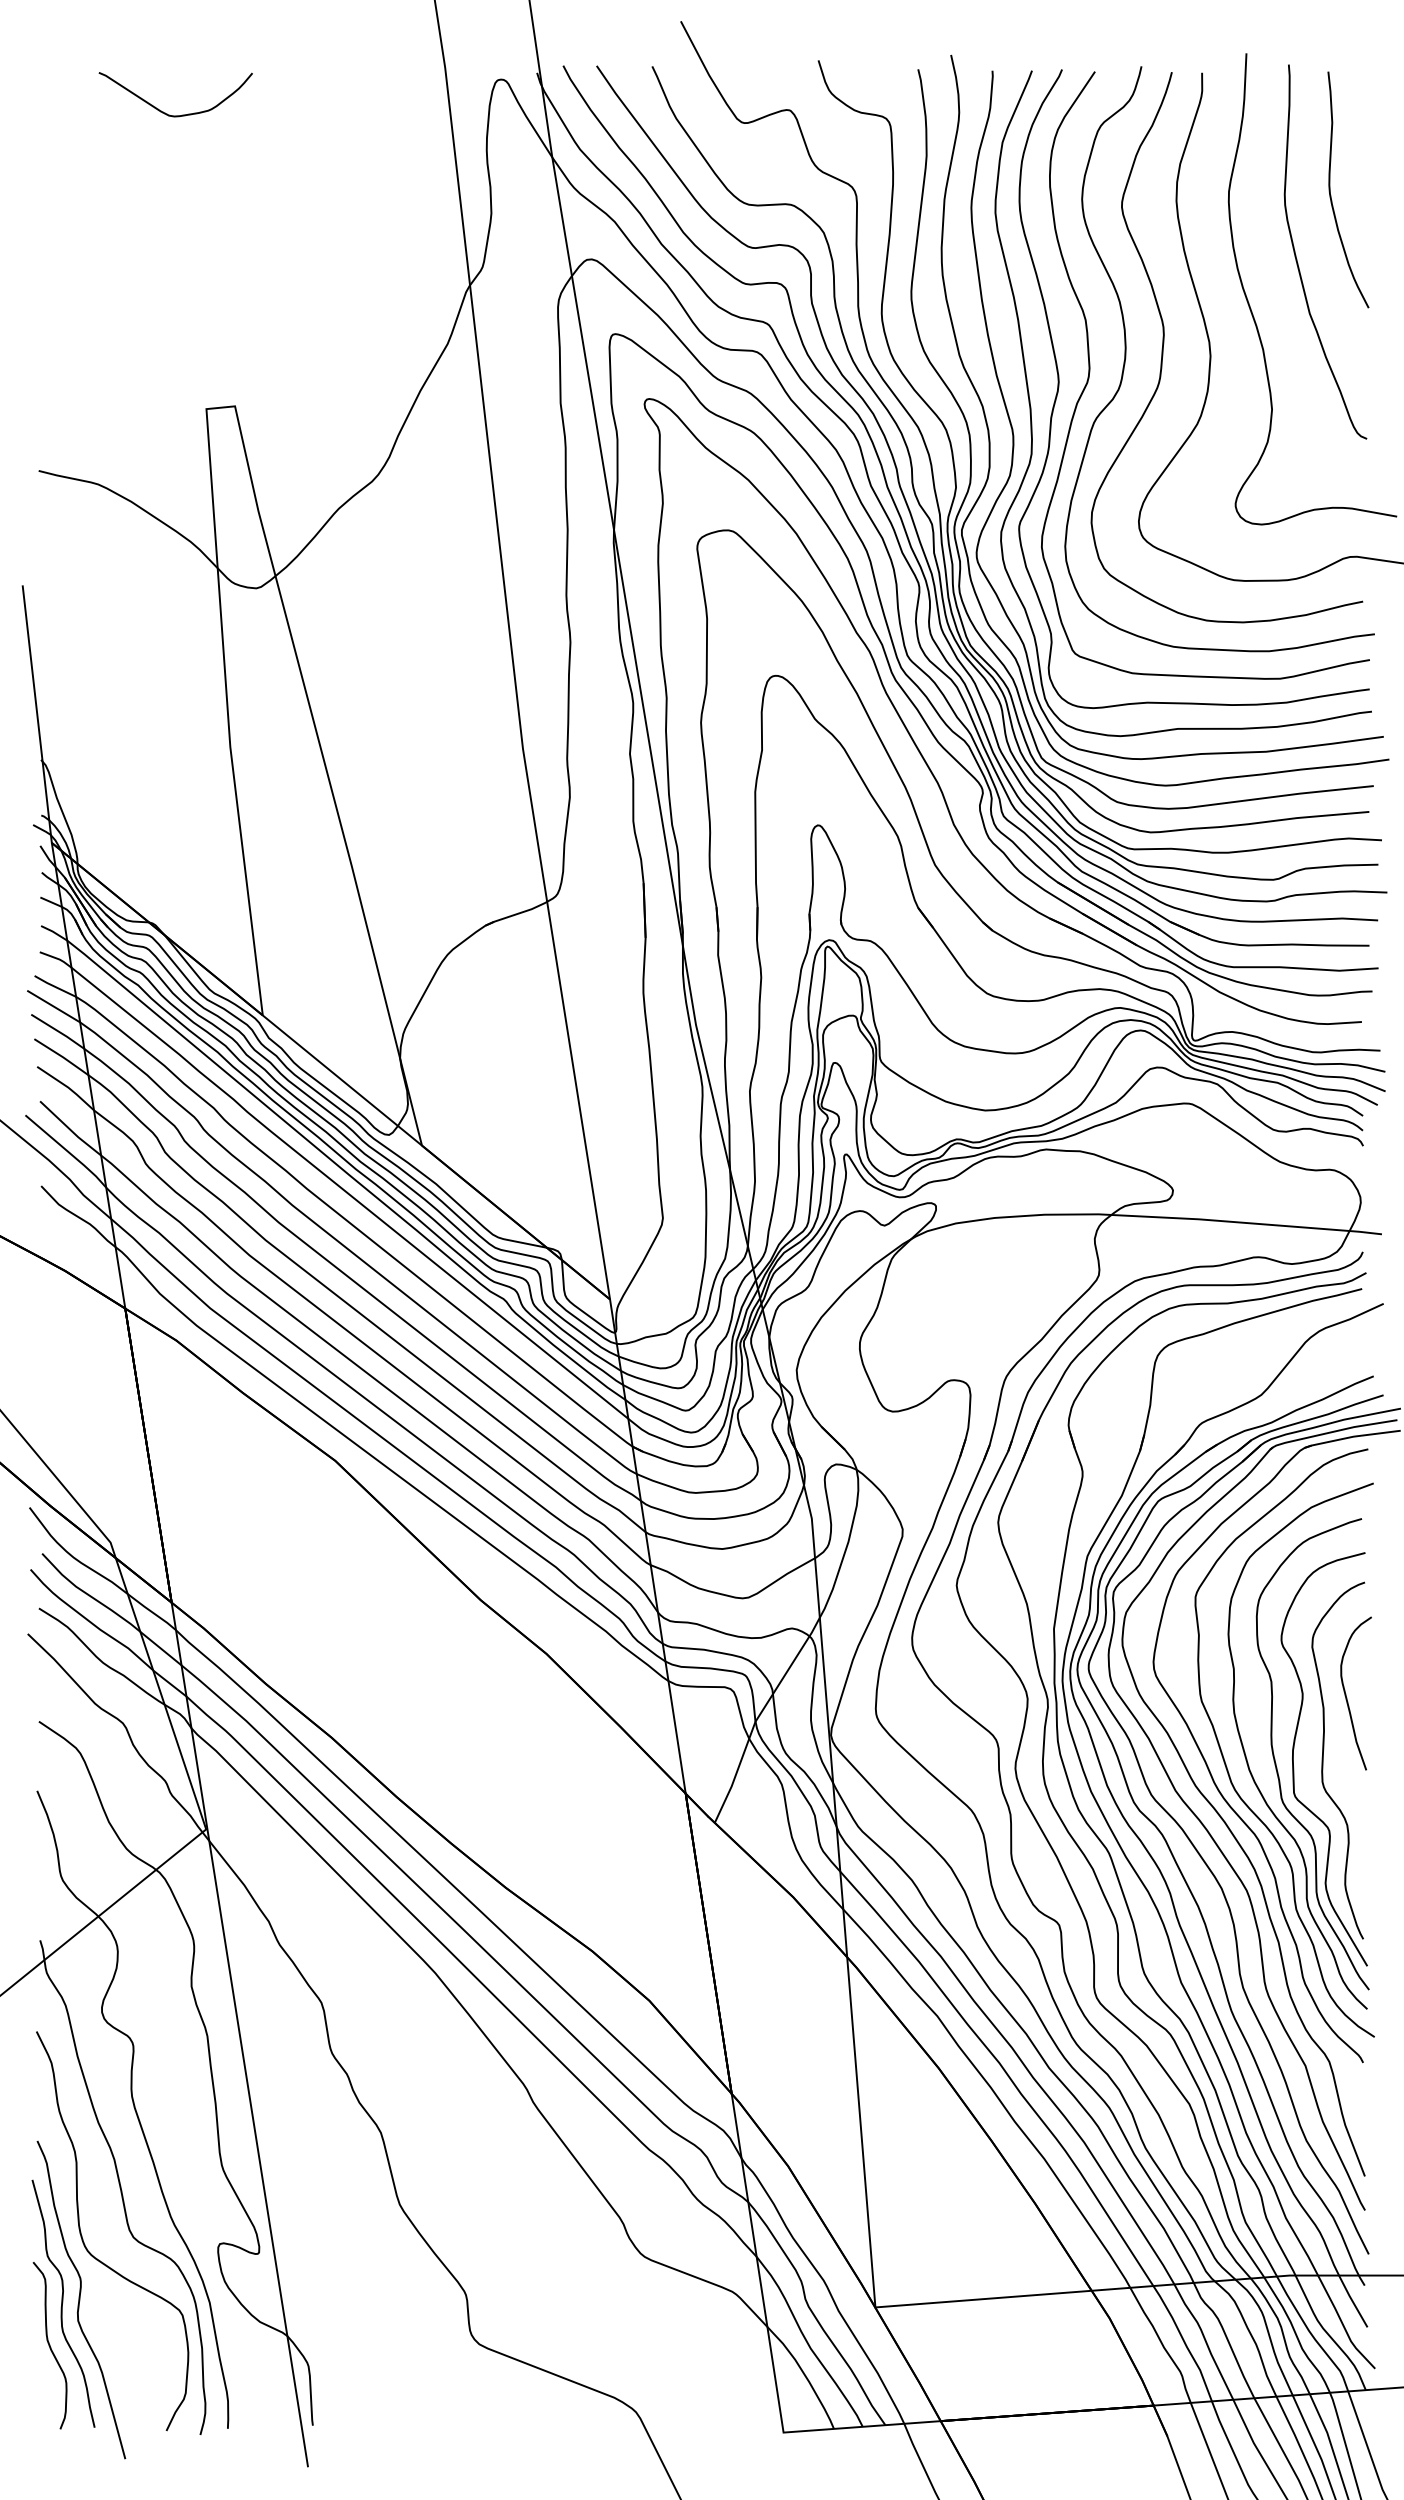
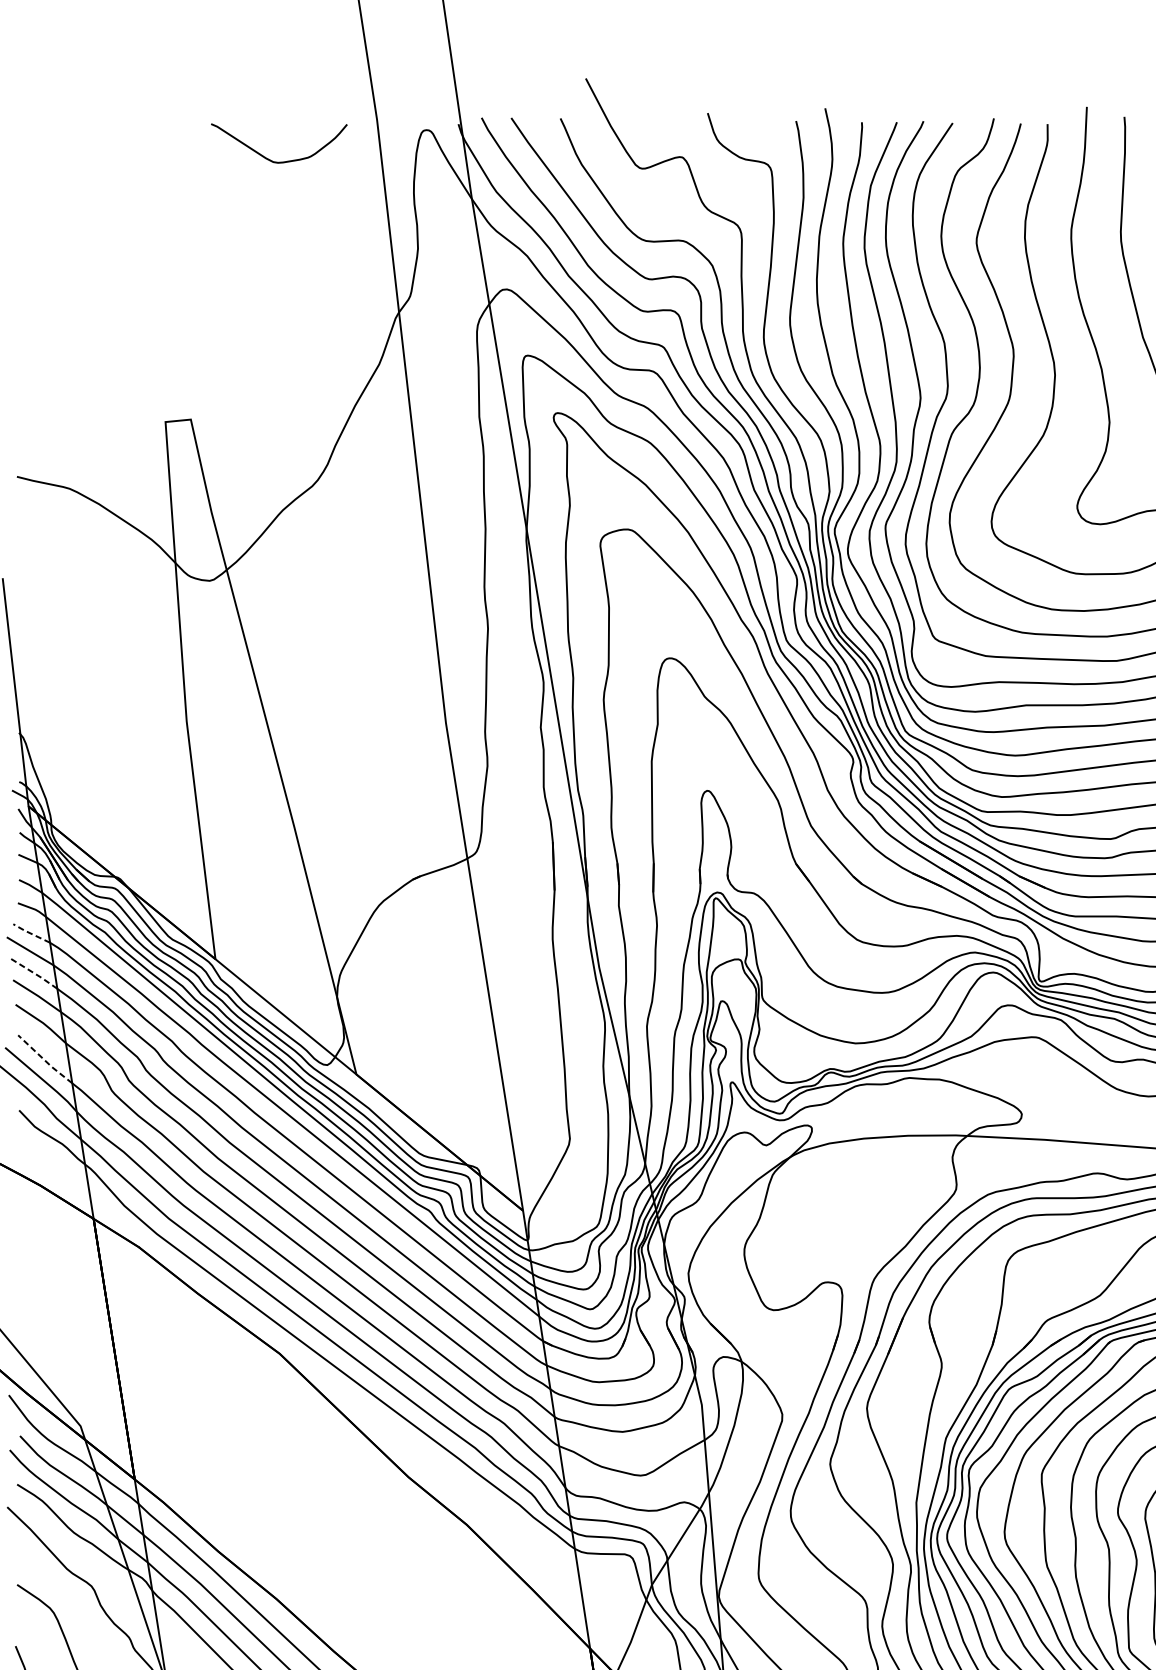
curve: (165, 112) -> (270, 159), moved
line: (54, 986) -> (30, 933), solid -> dashed
line: (58, 1031) -> (34, 973), solid -> dashed
line: (70, 1129) -> (45, 1060), solid -> dashed

